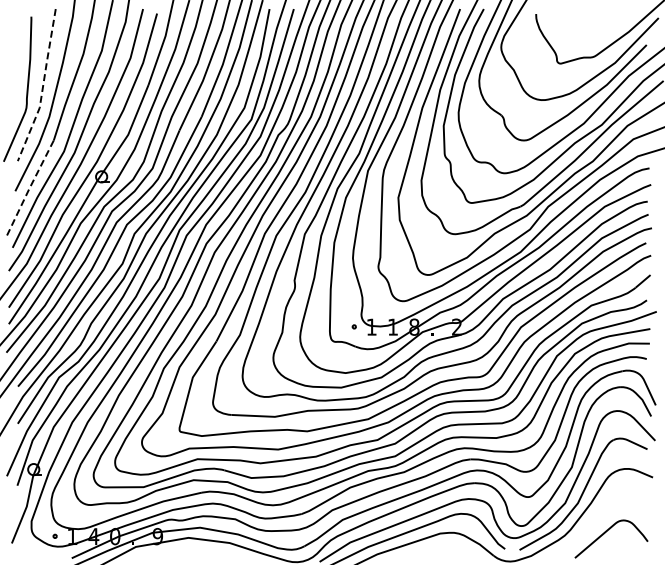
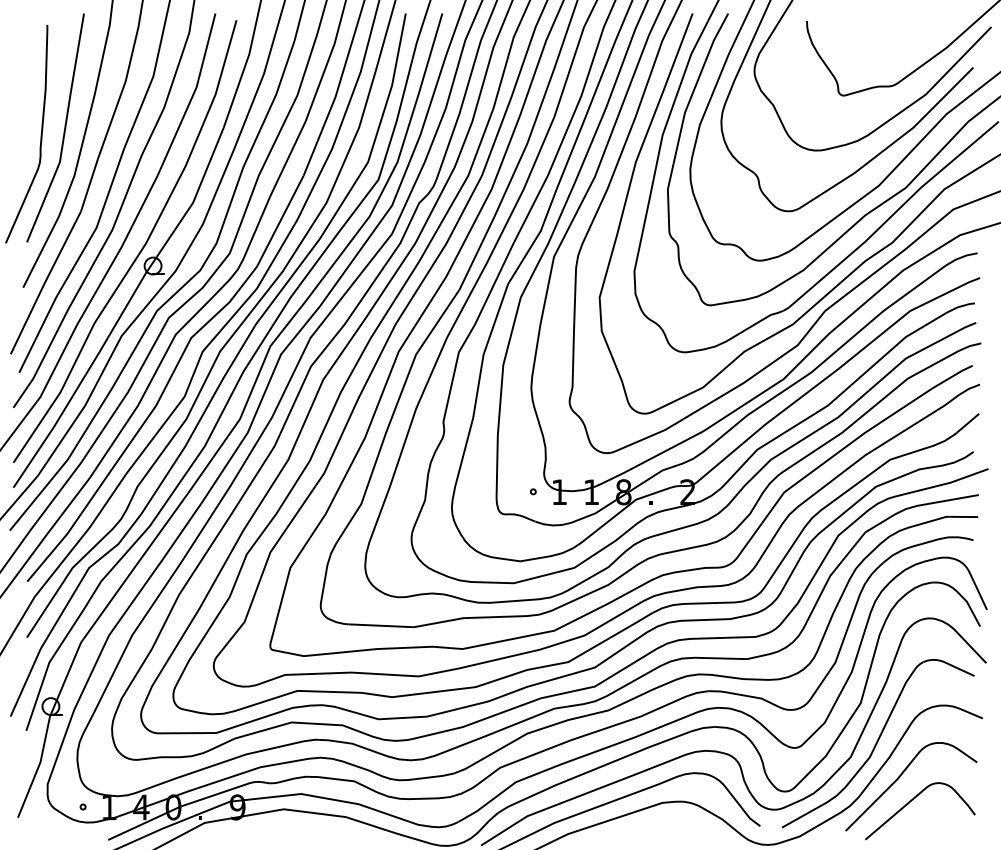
line: (42, 87) -> (64, 131), dashed -> solid
line: (29, 187) -> (44, 282), dashed -> solid
part: (599, 515) -> (902, 775), added

